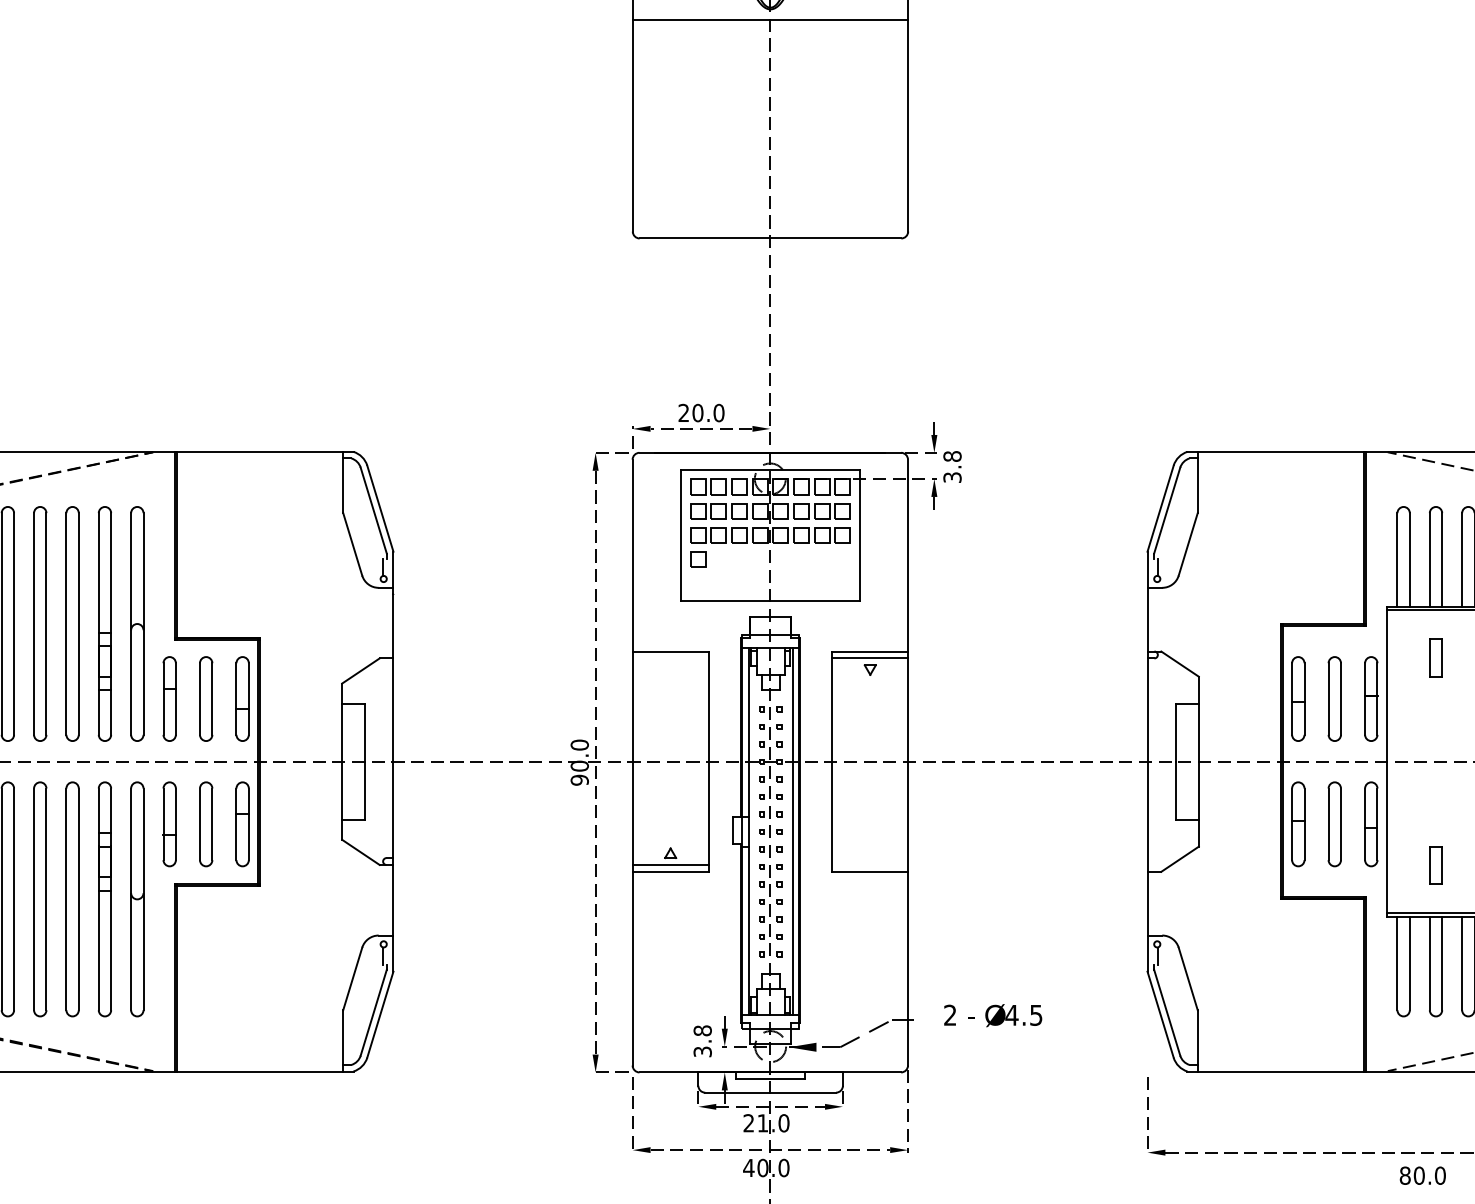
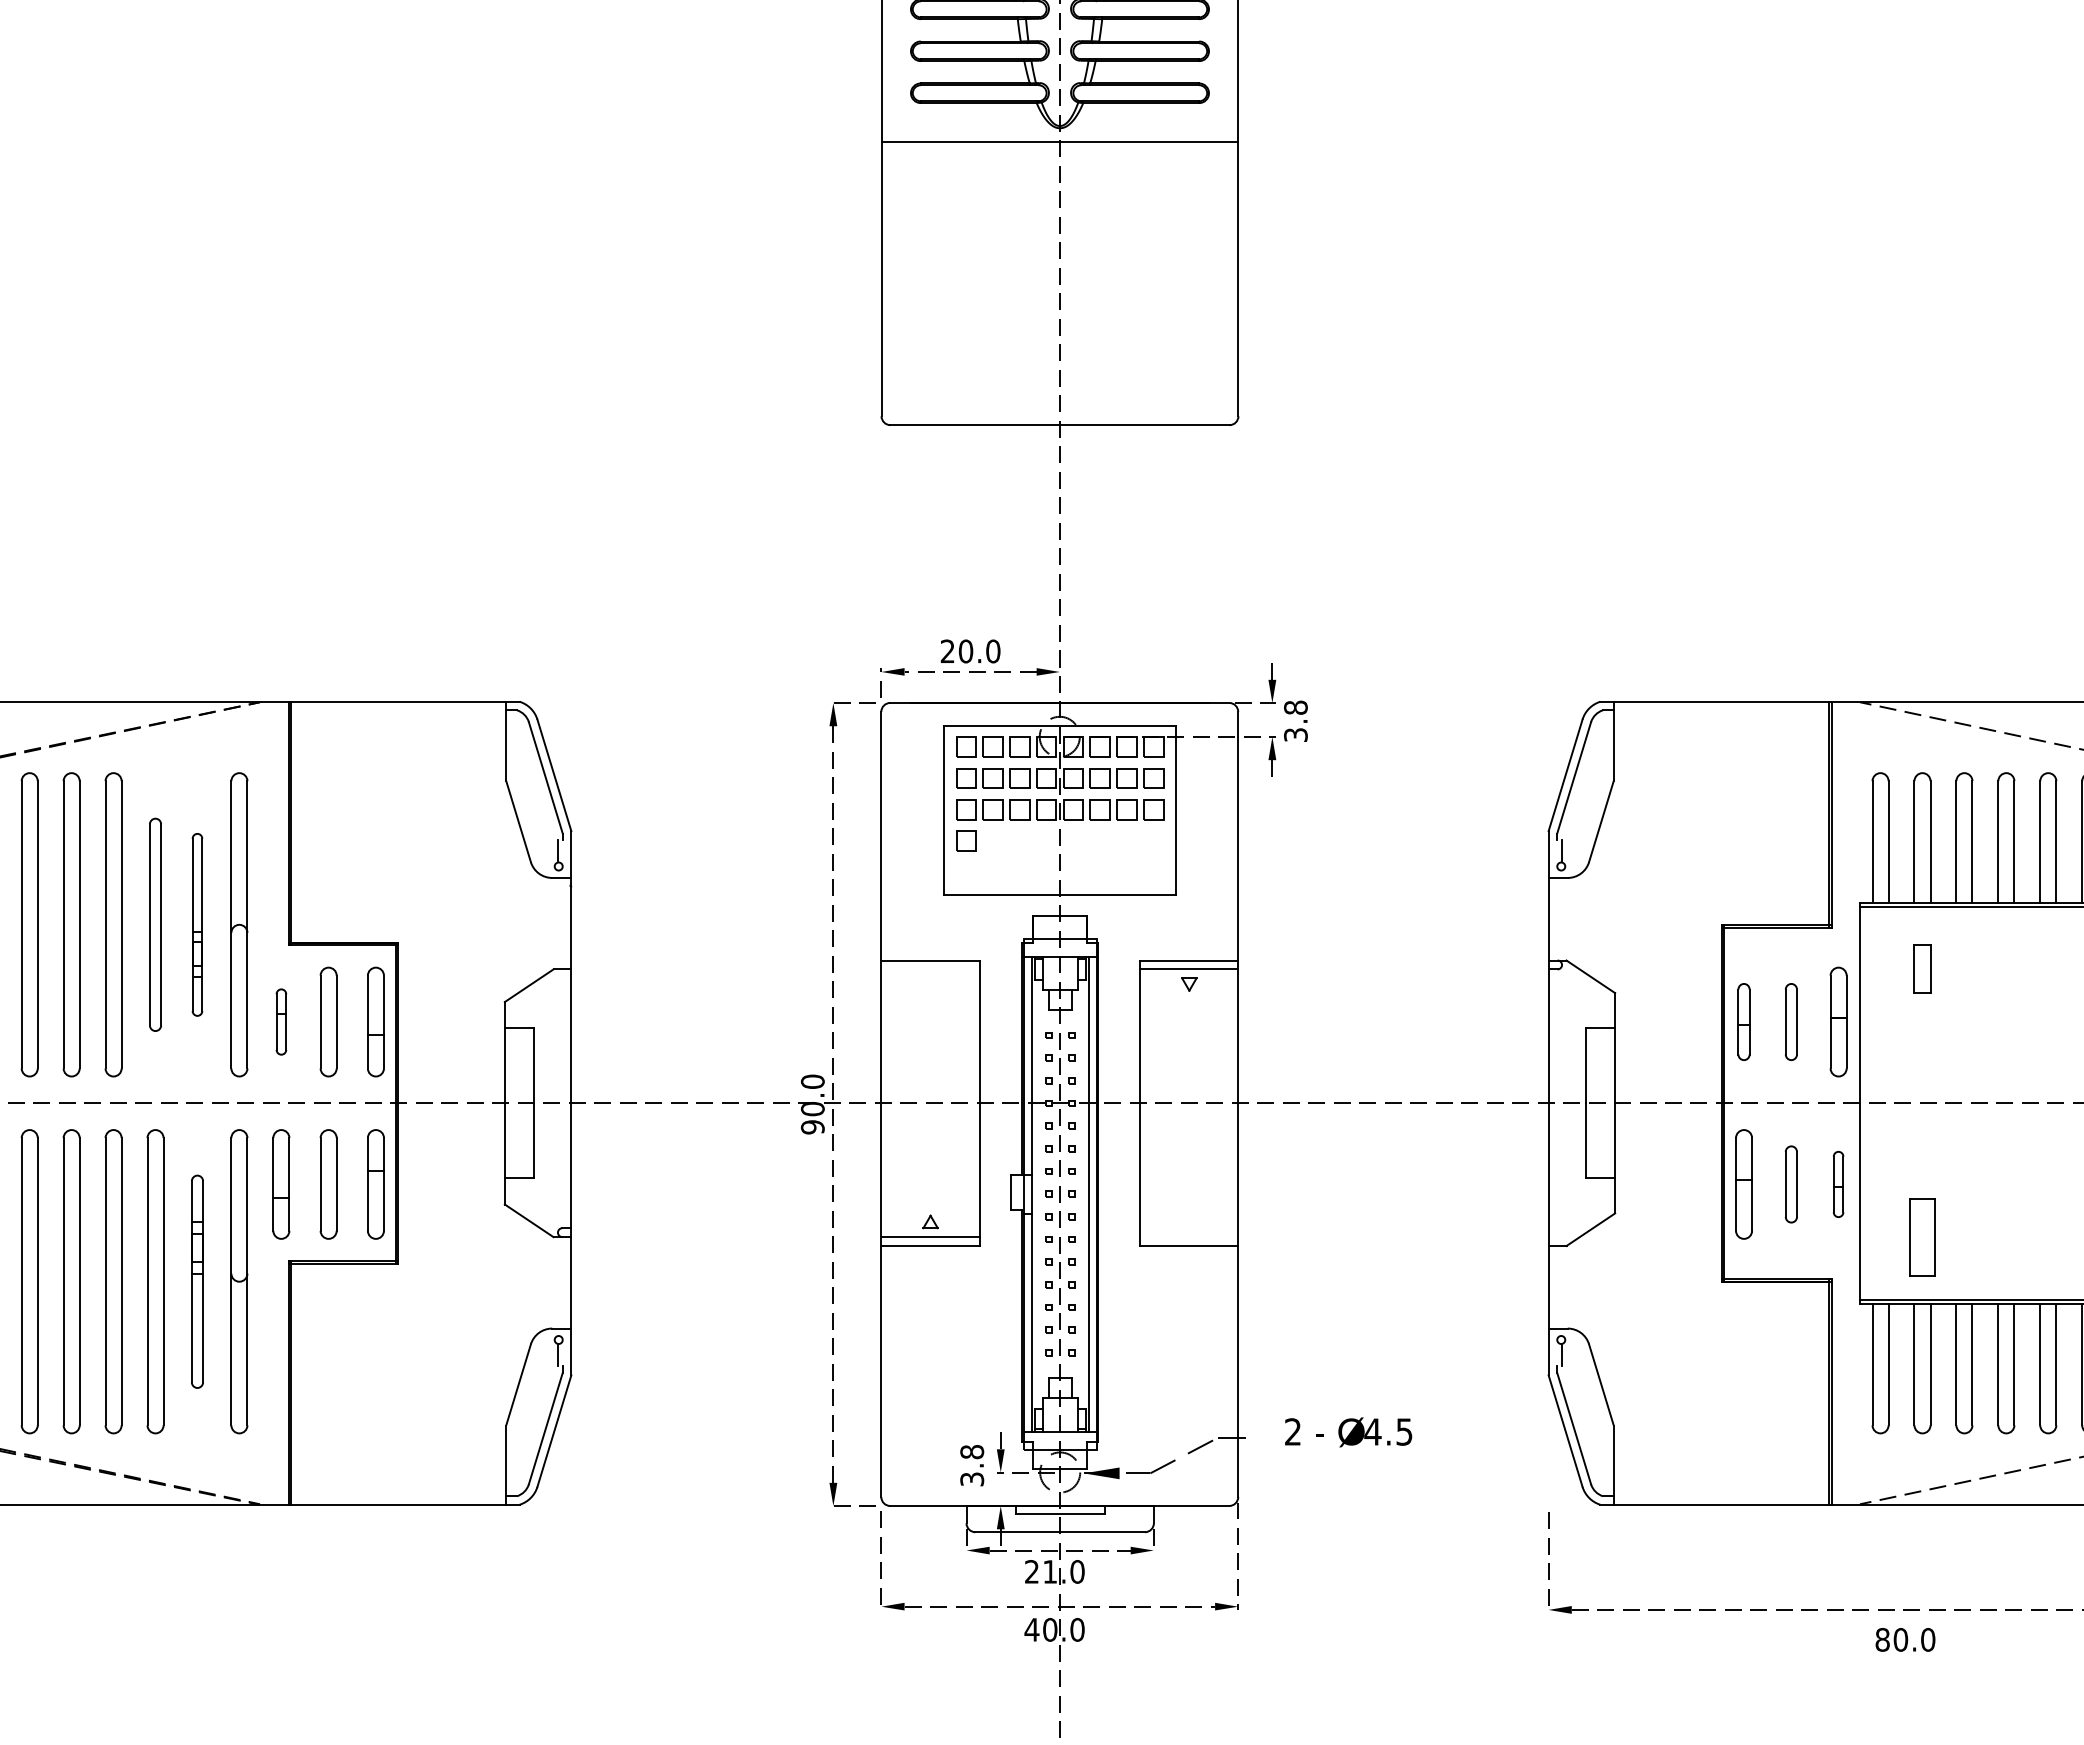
part: (72, 623) -> (155, 924), size x0.7
part: (104, 623) -> (197, 924), size x0.6
part: (169, 698) -> (281, 1021), size x0.6
part: (1297, 698) -> (1743, 1021), size x0.7
part: (1334, 698) -> (1791, 1021), size x0.7
part: (1334, 824) -> (1791, 1184), size x0.7
part: (1371, 824) -> (1838, 1184), size x0.6
part: (1435, 865) -> (1922, 1237), size x1.6
part: (104, 899) -> (197, 1281), size x0.7

